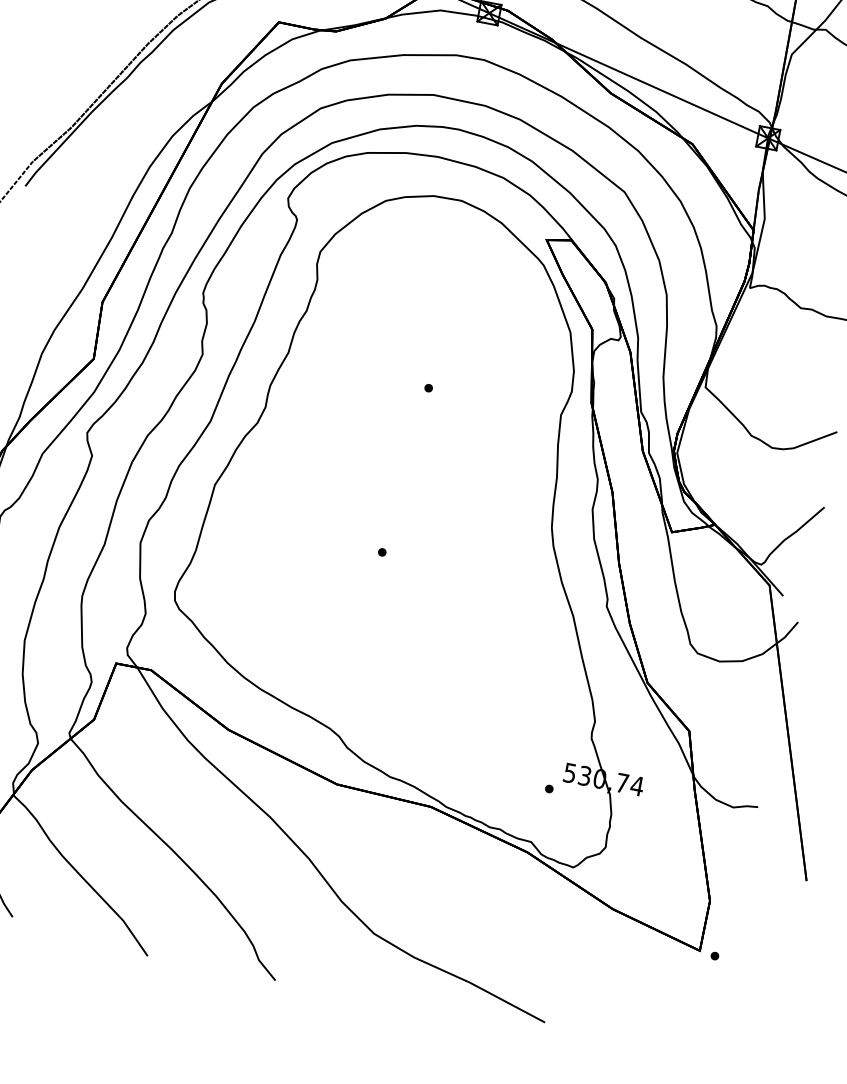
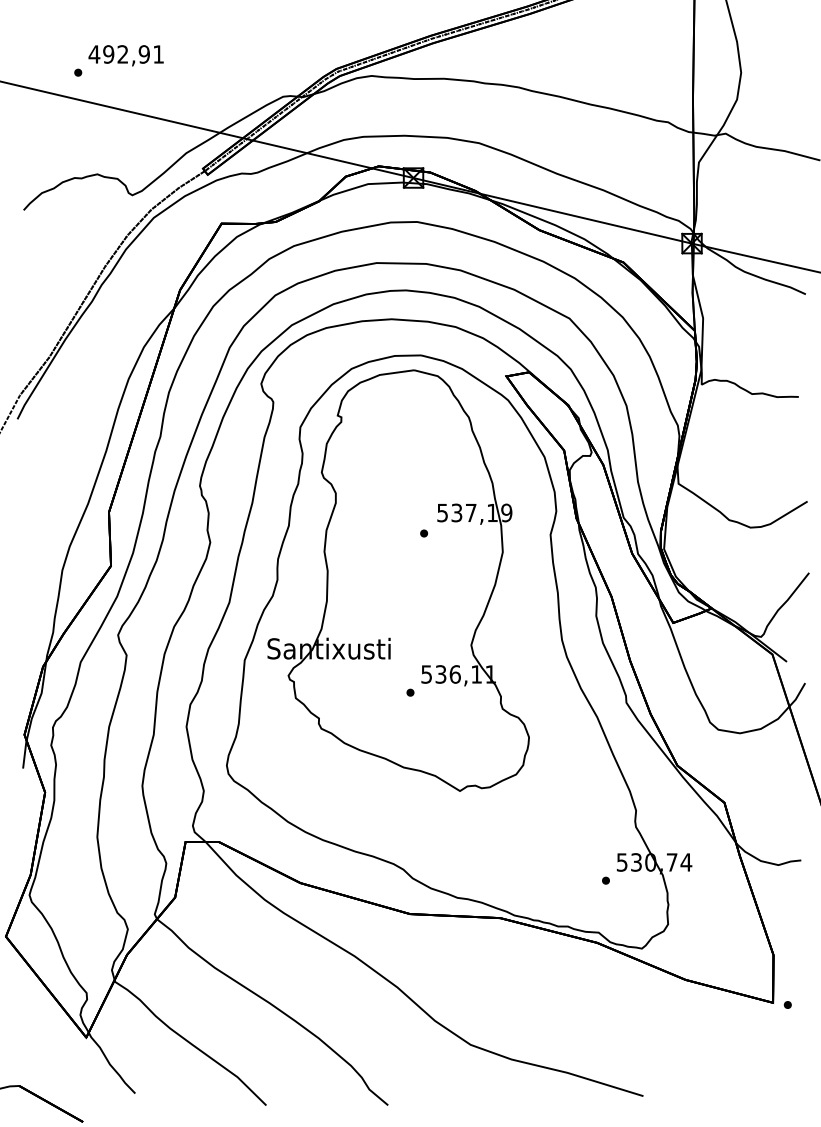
part: (392, 432) -> (398, 580), added

